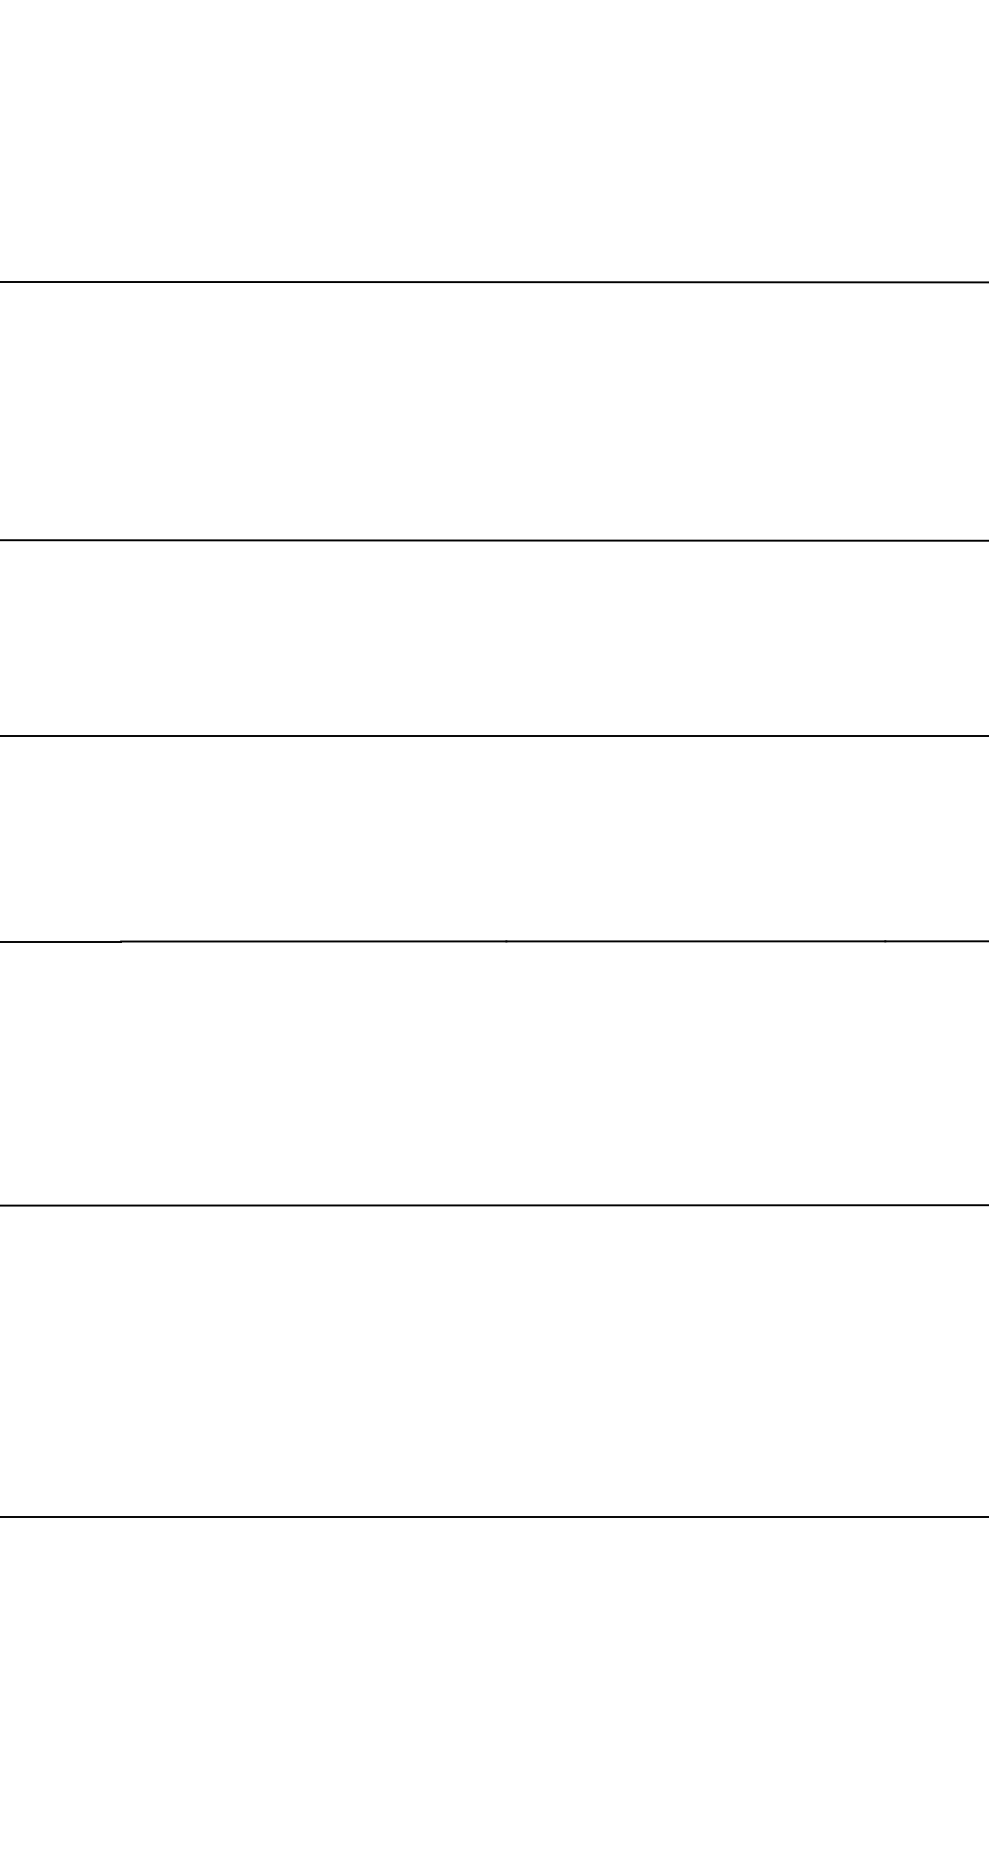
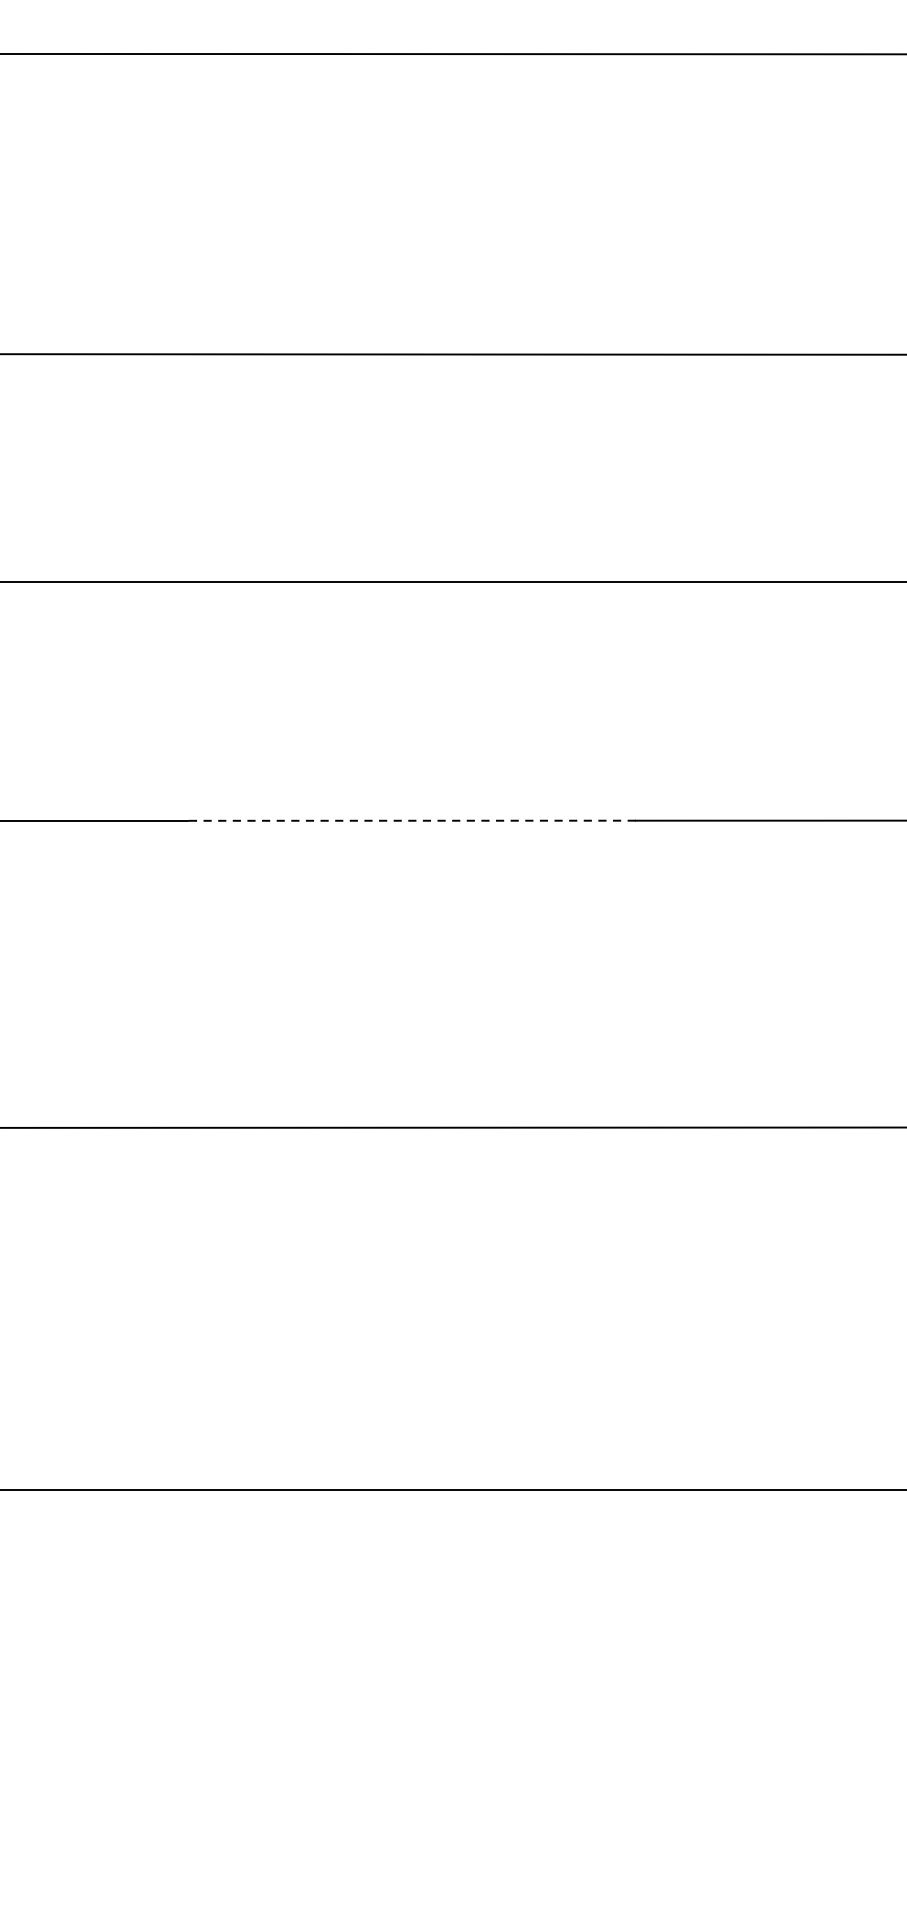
line: (313, 941) -> (411, 820), solid -> dashed

